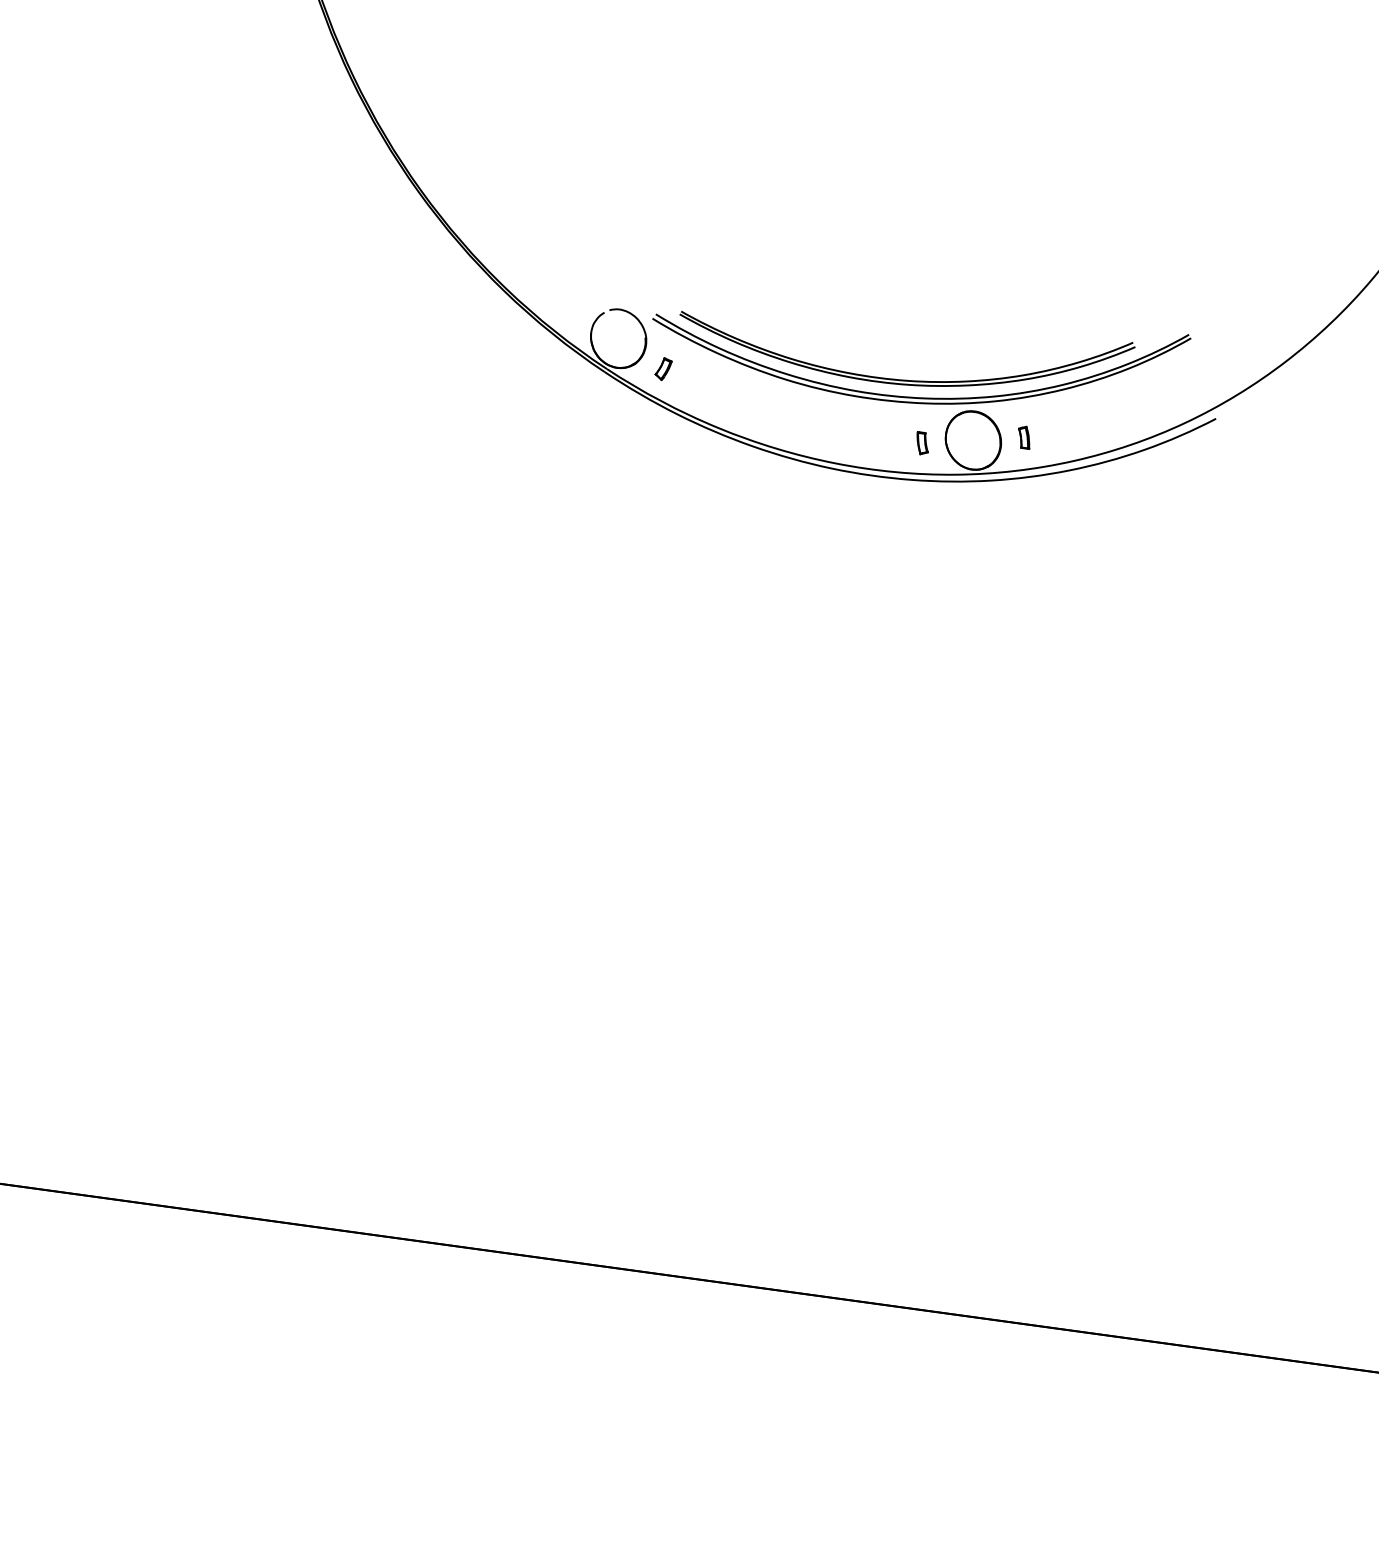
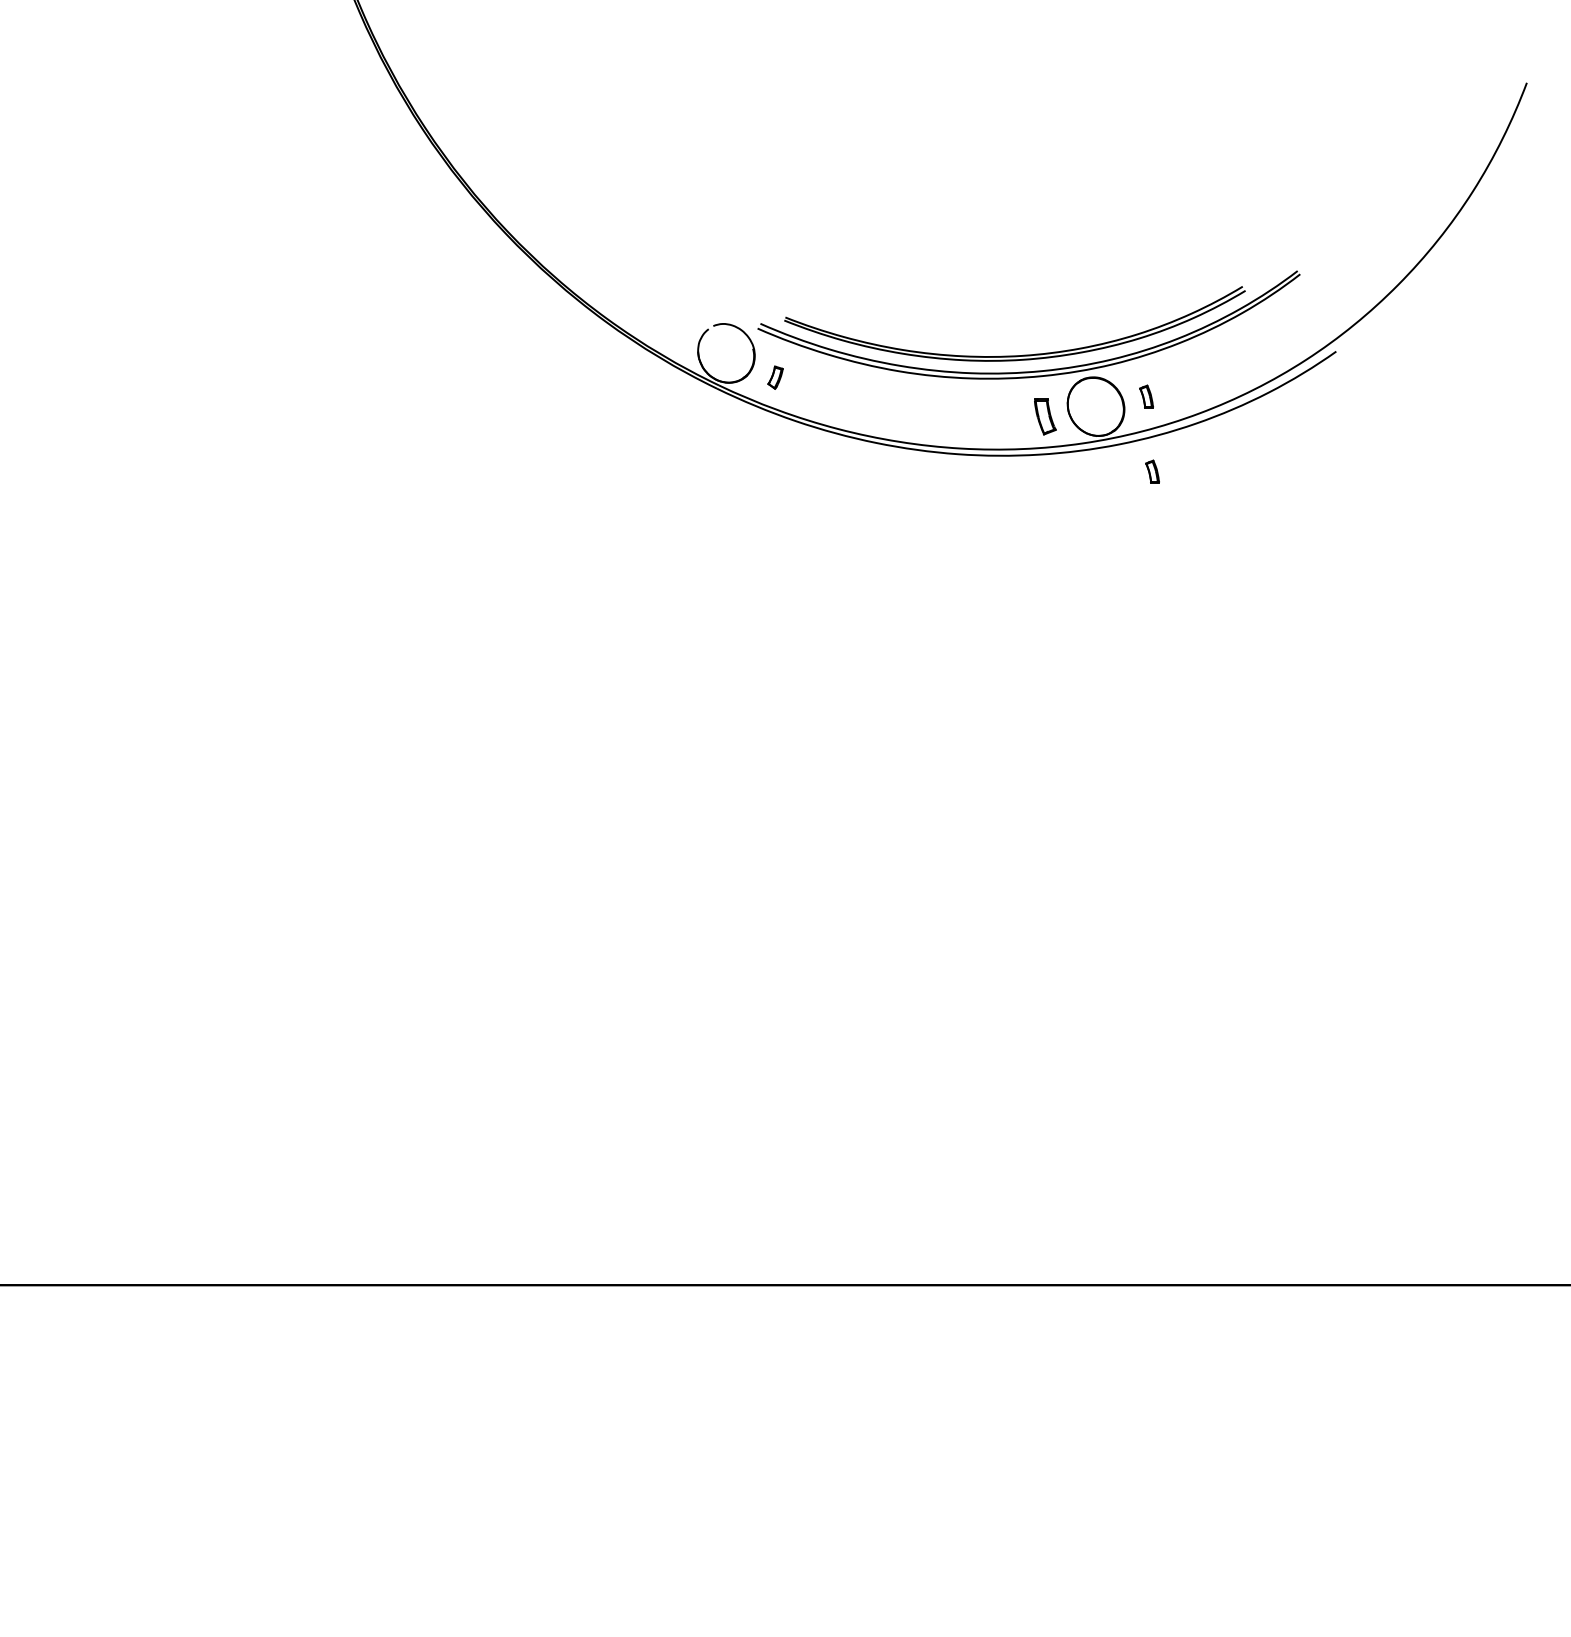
part: (922, 443) -> (1045, 416), size x1.6
part: (1020, 511) -> (1152, 471), added

